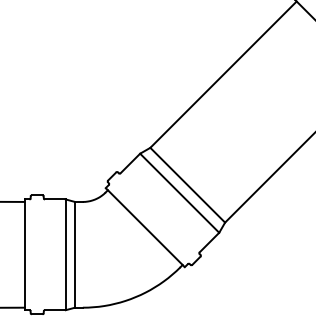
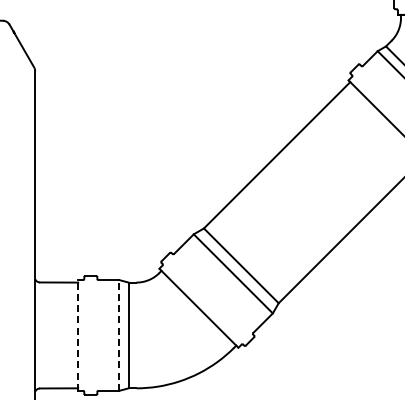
line: (24, 253) -> (78, 334), solid -> dashed
line: (65, 253) -> (119, 334), solid -> dashed

